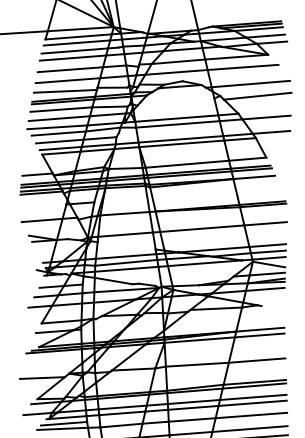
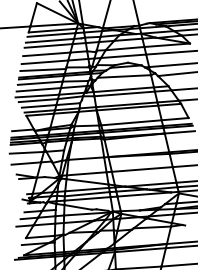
line: (177, 100) -> (124, 76), added
line: (42, 205) -> (26, 152), added
line: (126, 245) -> (87, 181), added

